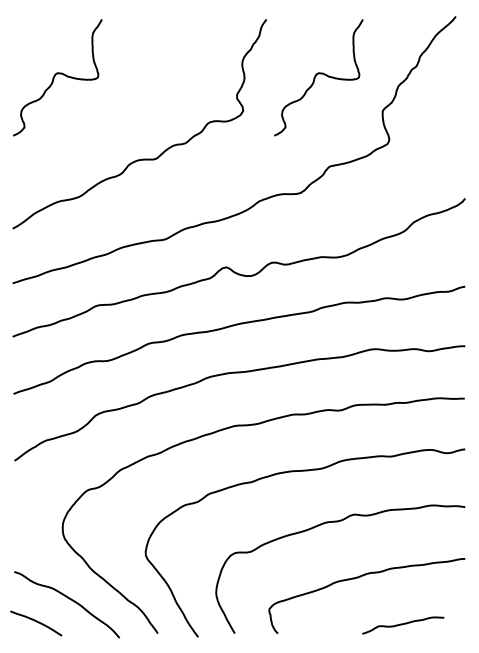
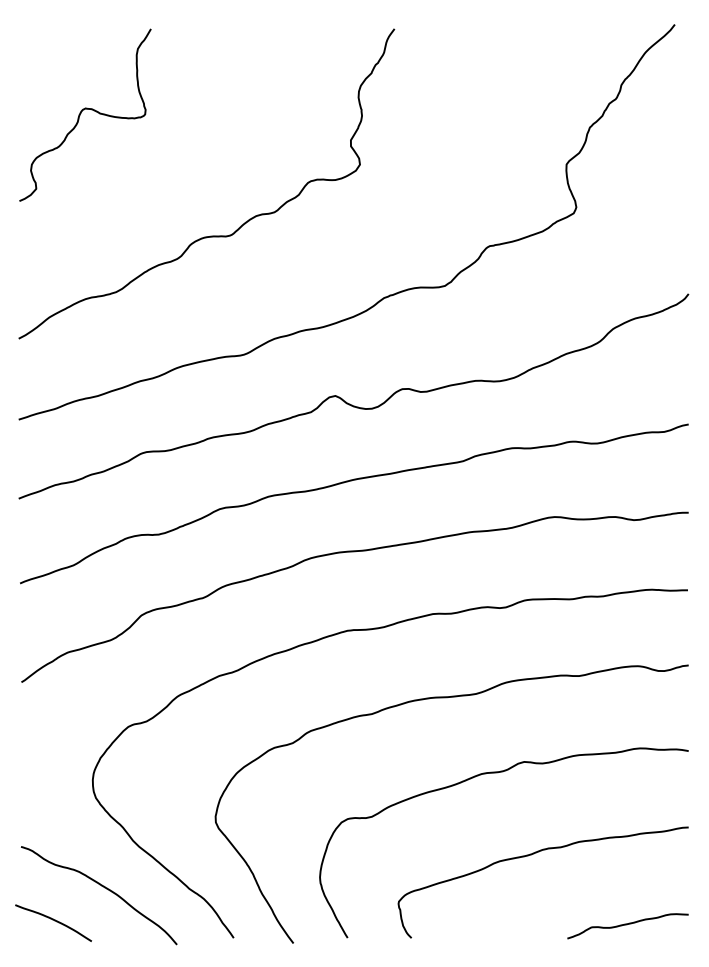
curve: (317, 75) -> (469, 111), removed
curve: (403, 624) -> (628, 924), moved

